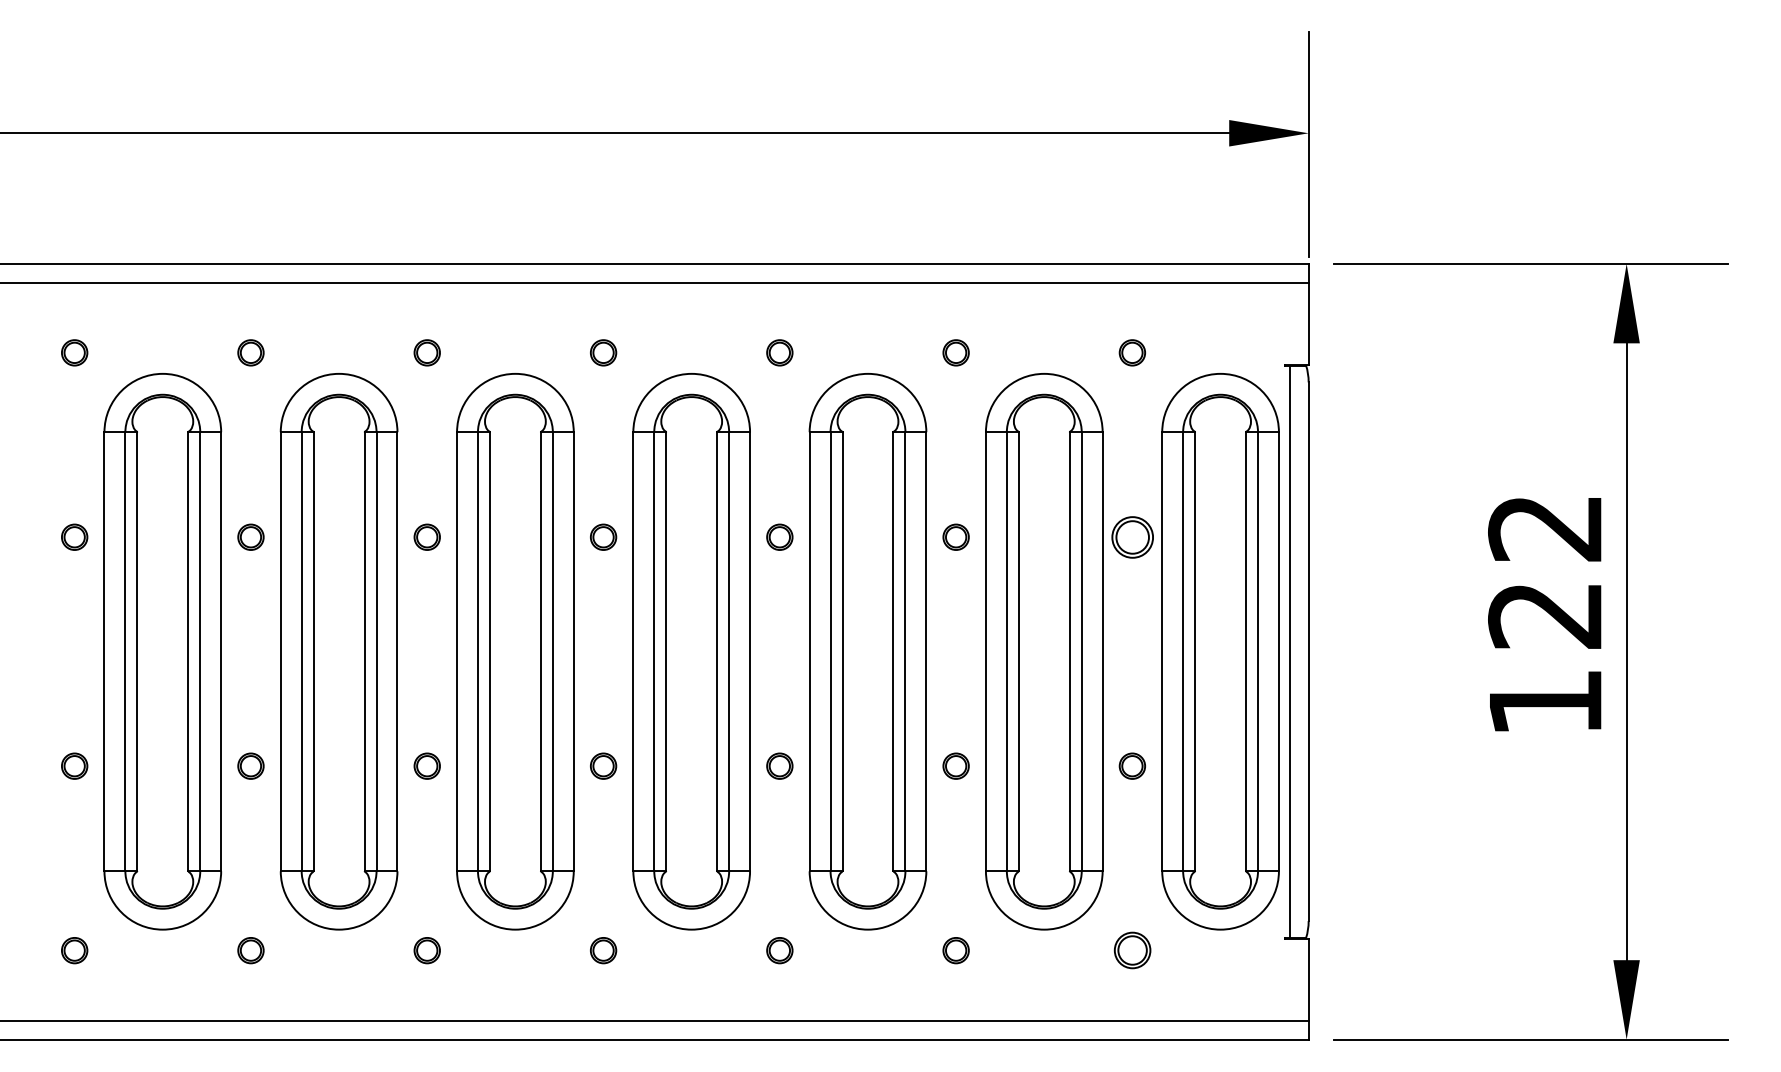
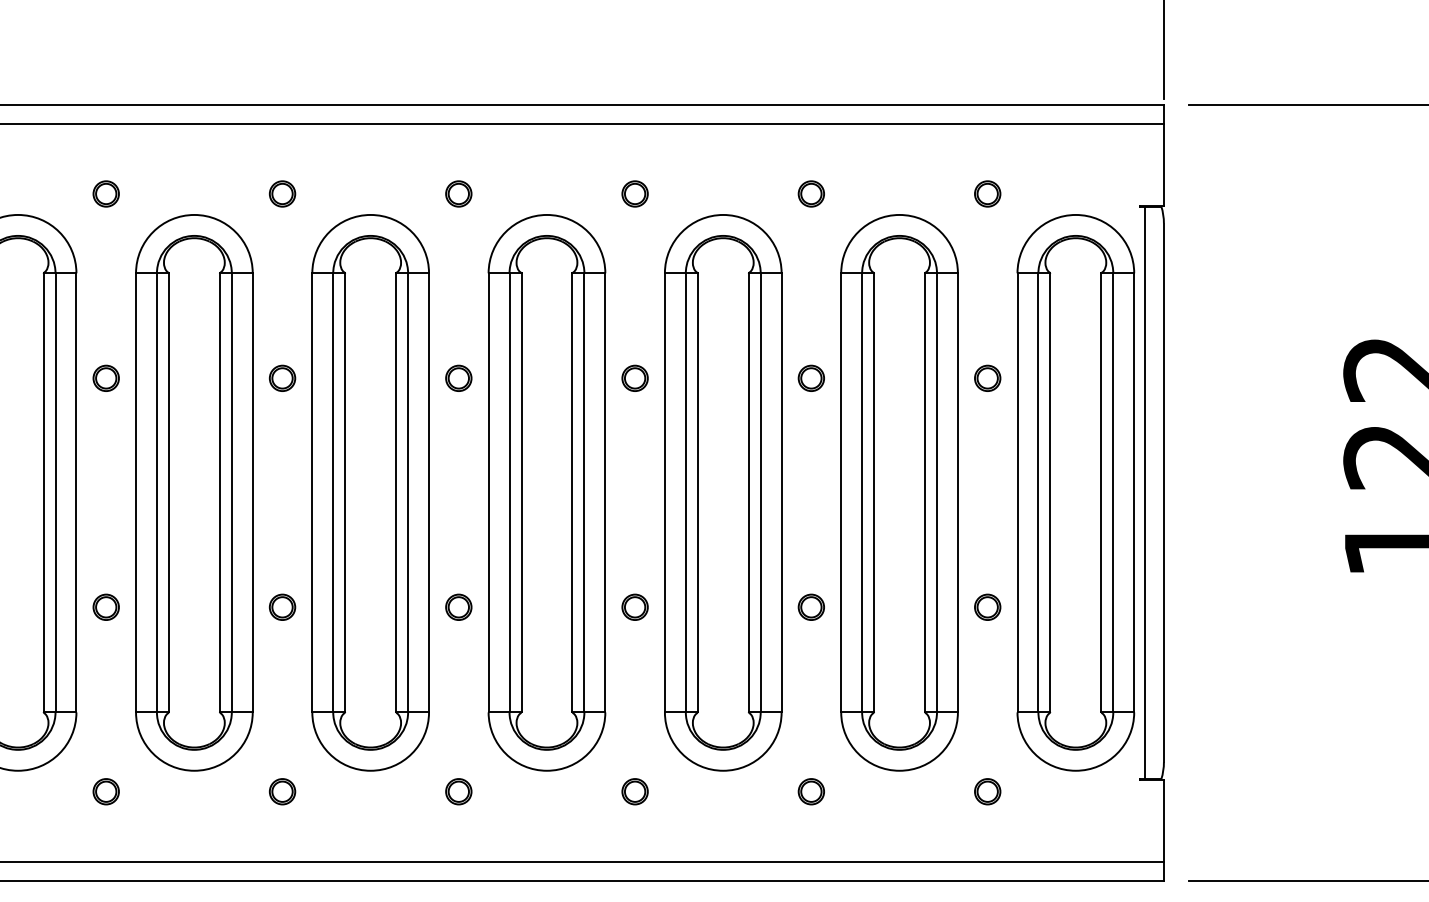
part: (1131, 536) -> (986, 377), size x0.62
part: (1131, 950) -> (986, 791), size x0.71

